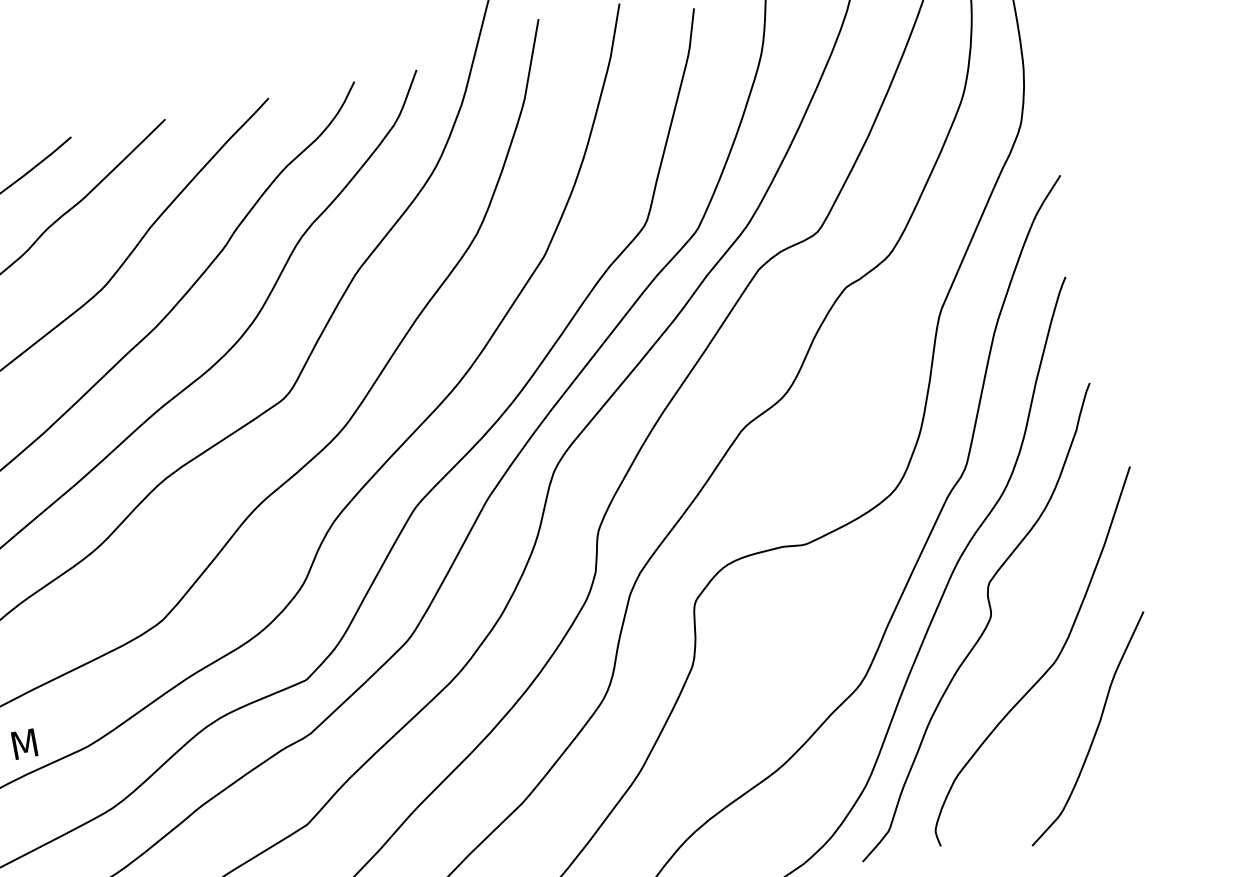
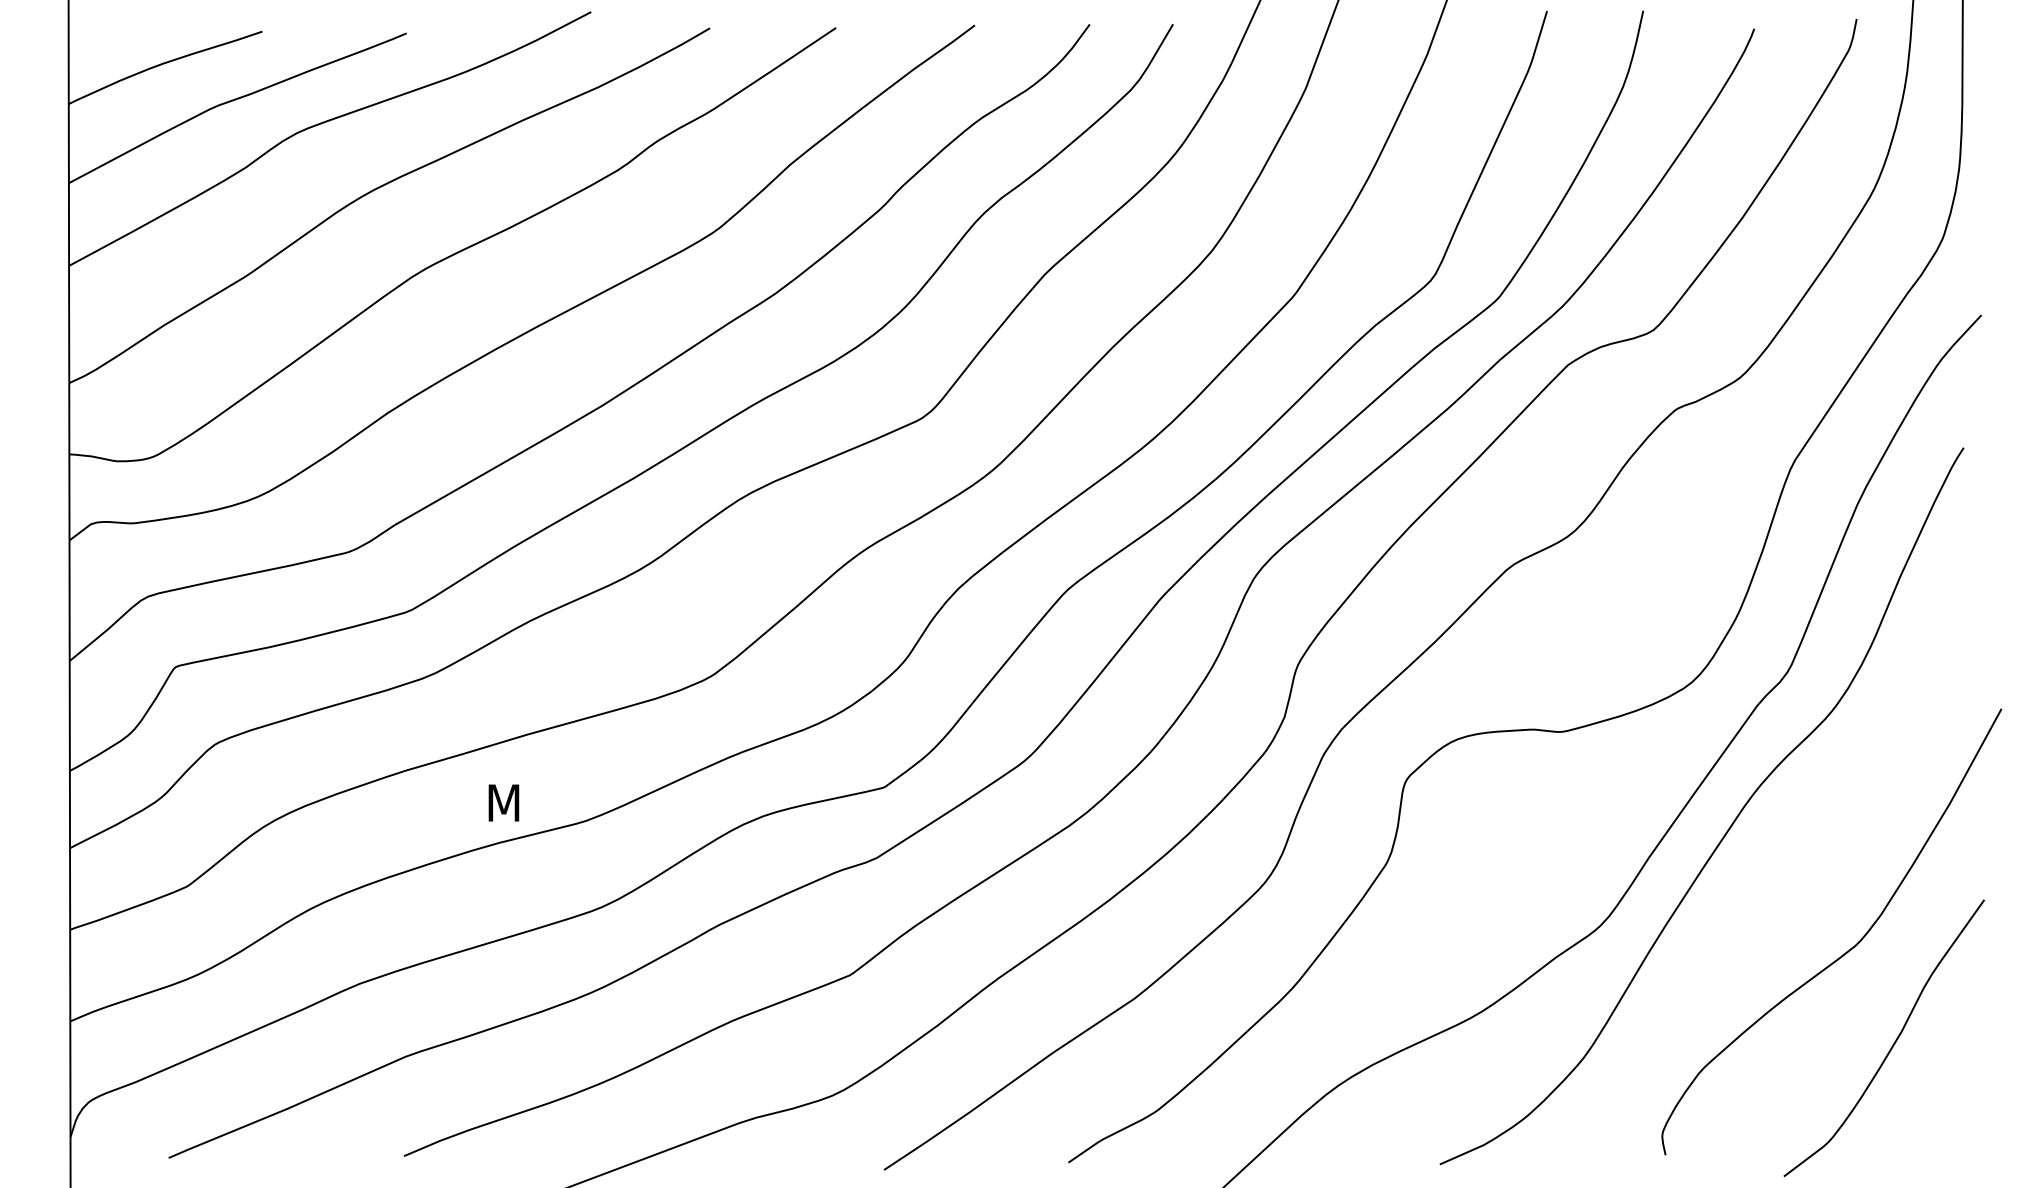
curve: (986, 625) -> (1777, 879), removed

